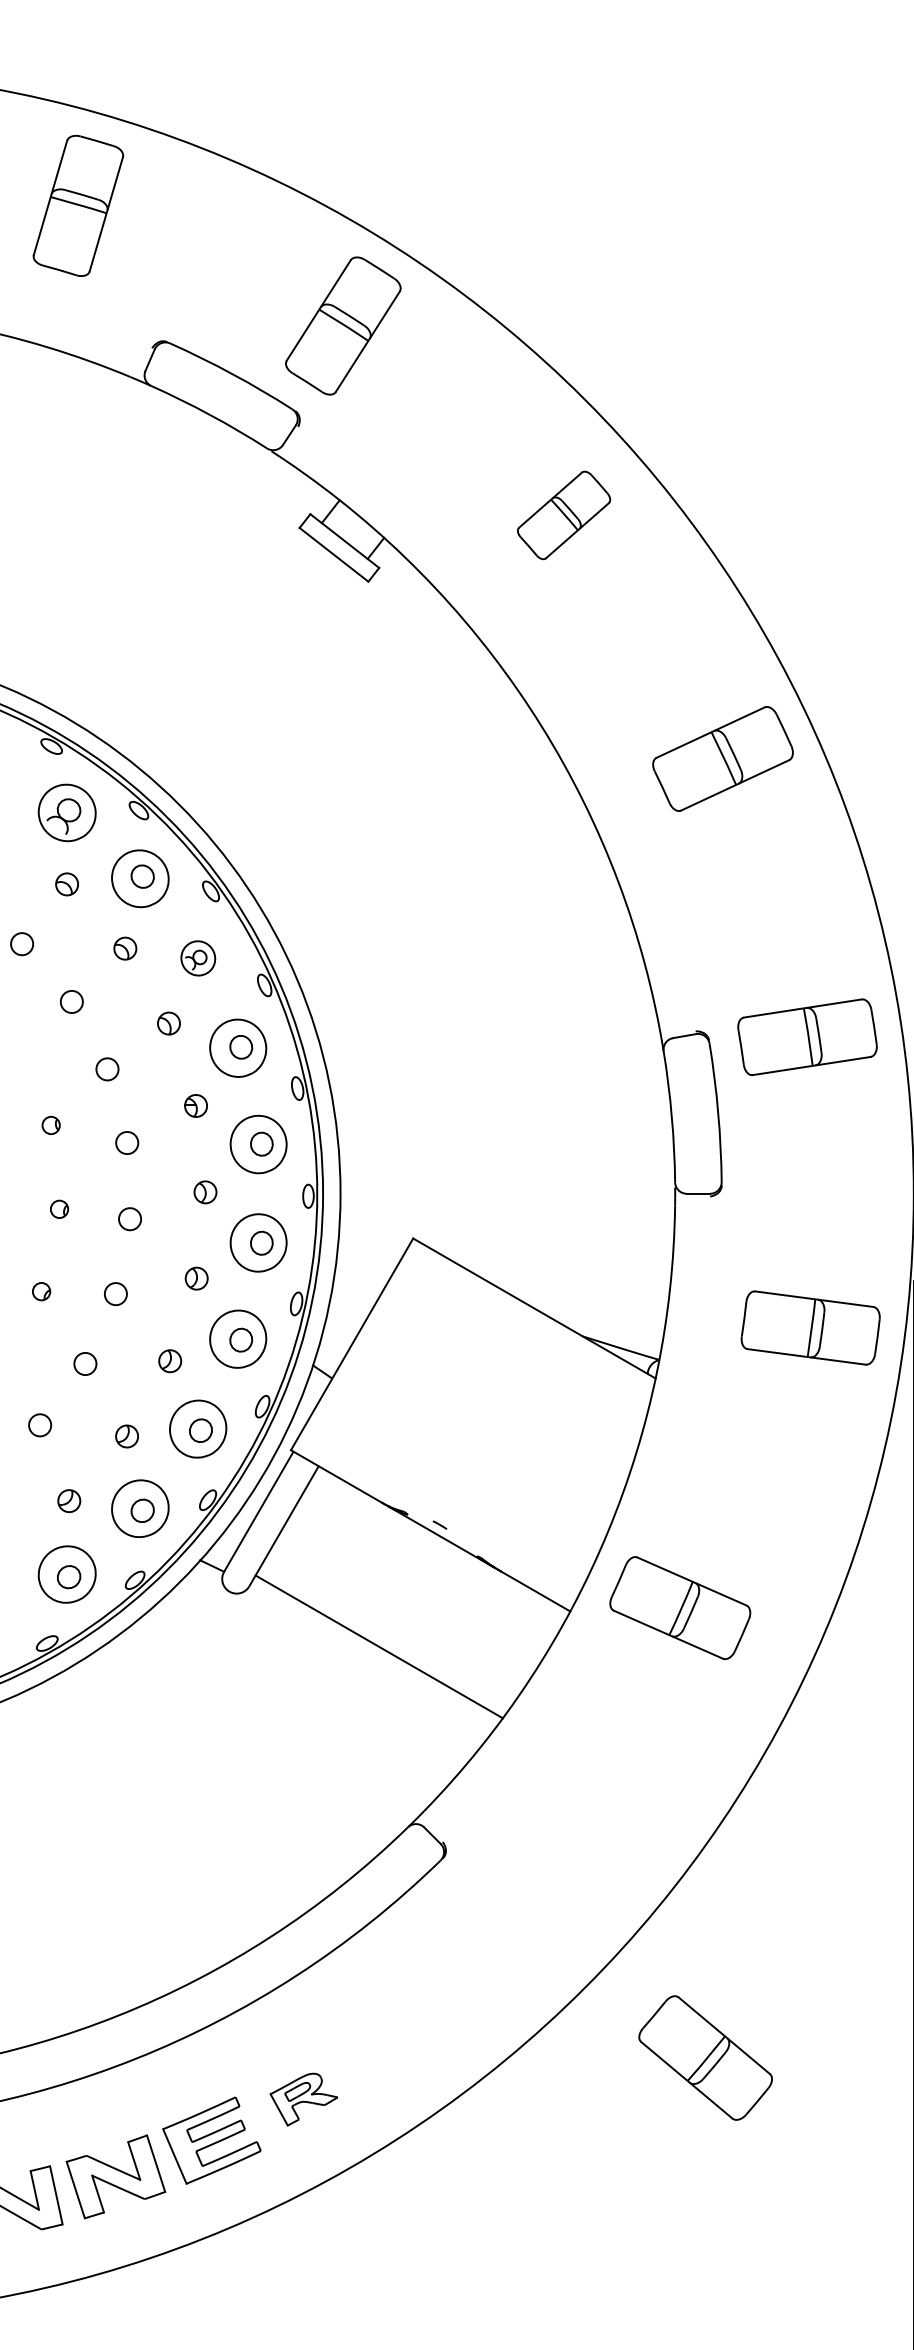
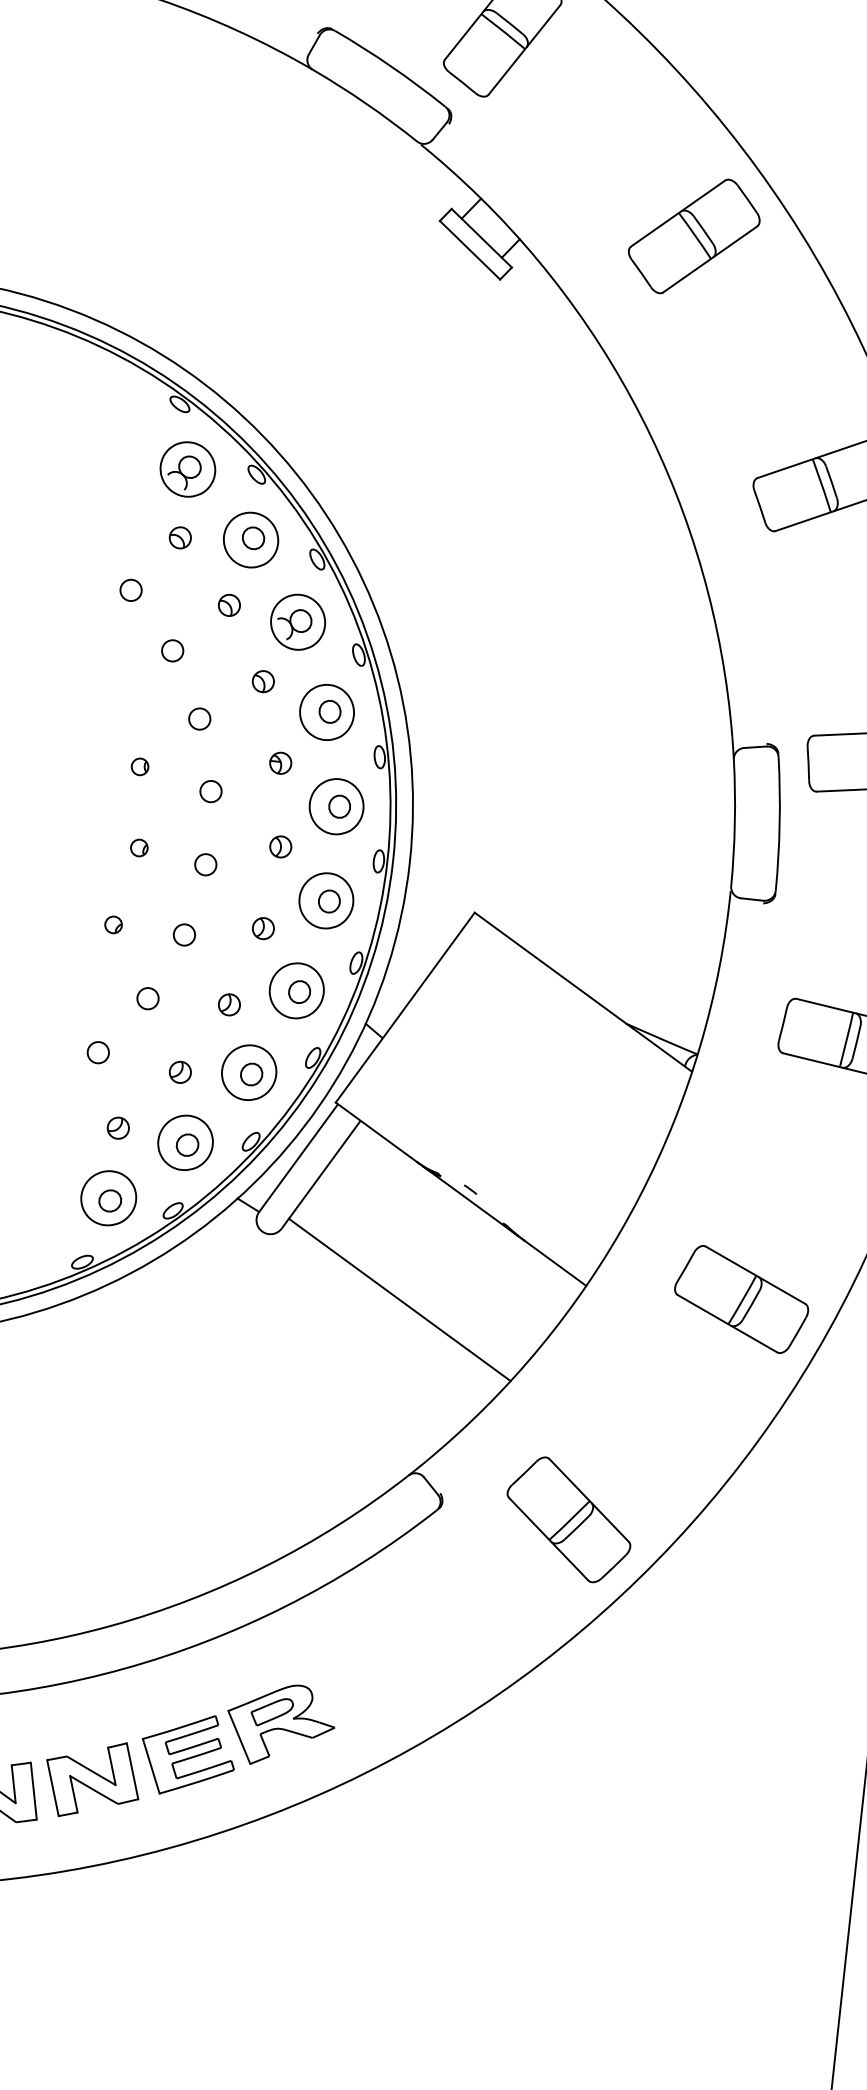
part: (563, 515) -> (693, 236), size x1.43
part: (198, 958) -> (298, 622), size x1.67
part: (680, 1607) -> (741, 1298), moved
part: (705, 2057) -> (568, 1519), moved
part: (303, 2099) -> (280, 1725), size x1.67

